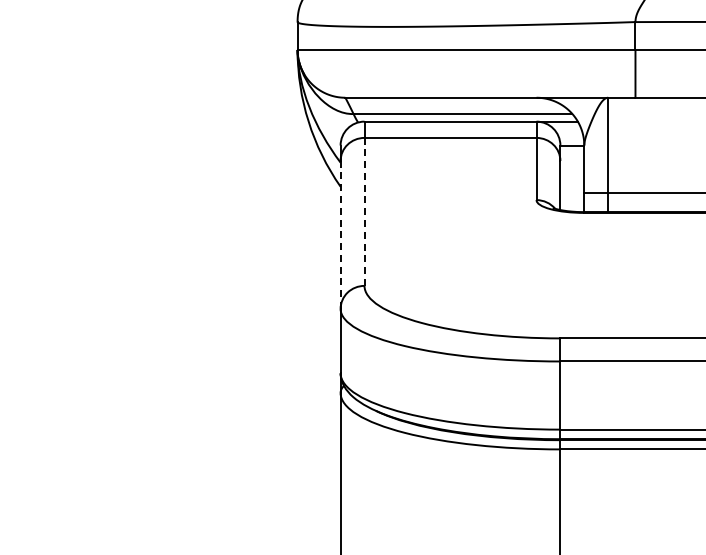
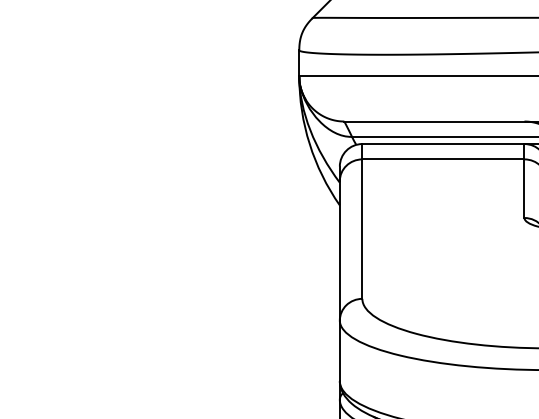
line: (364, 211) -> (362, 228), dashed -> solid
line: (340, 234) -> (339, 250), dashed -> solid

